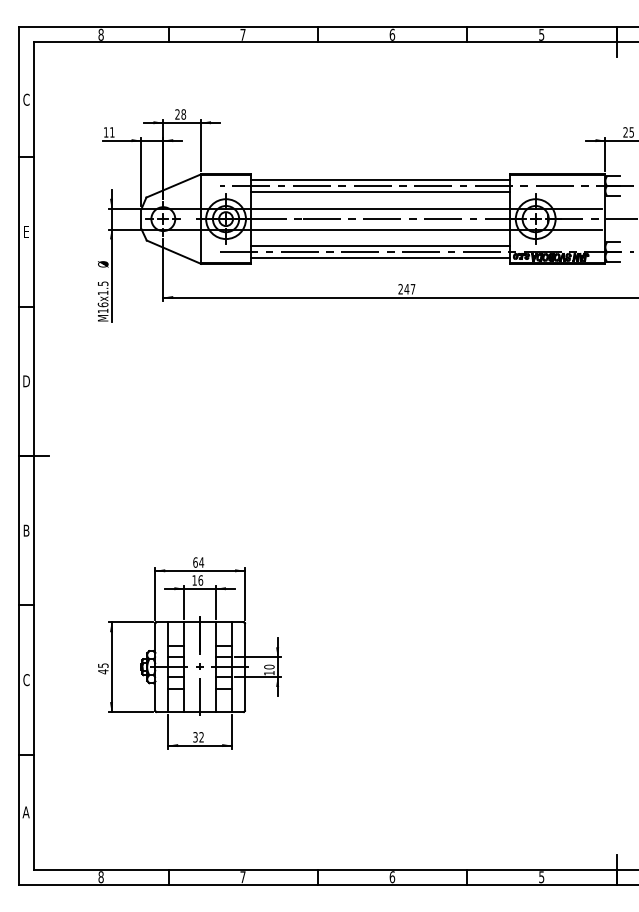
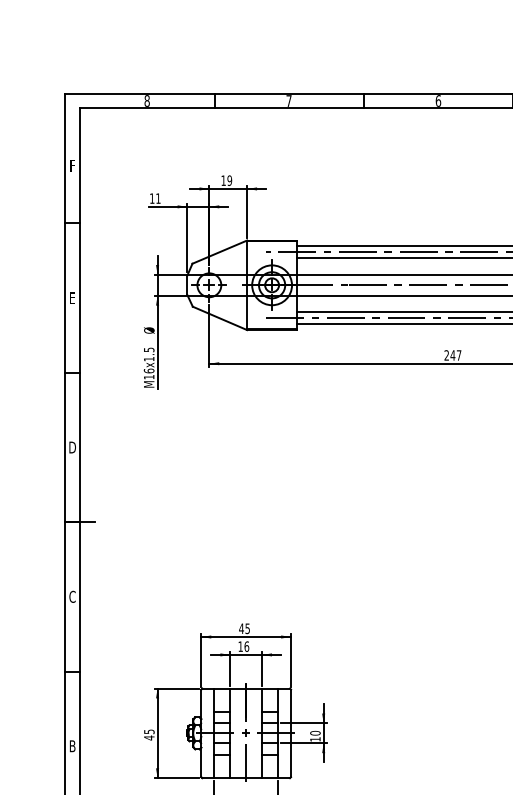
text: (26, 99) -> (72, 165), C -> F
text: (180, 114) -> (226, 180), 28 -> 19
text: (26, 530) -> (72, 596), B -> C
text: (198, 562) -> (244, 628), 64 -> 45
text: (26, 680) -> (72, 746), C -> B

